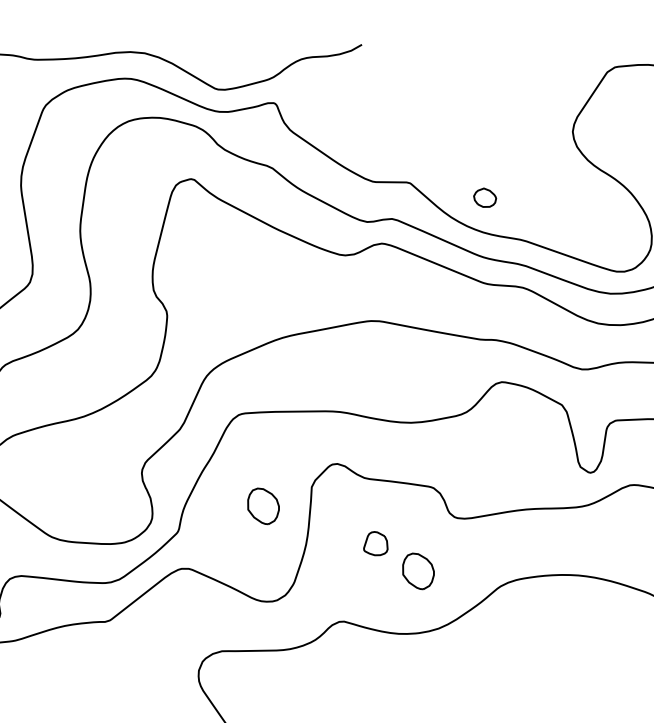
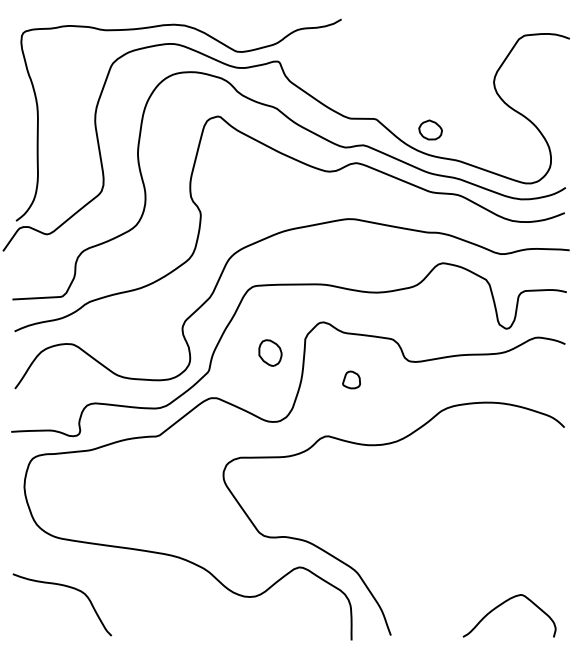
part: (484, 197) -> (430, 129), size x1.43
part: (418, 570) -> (382, 399), removed

